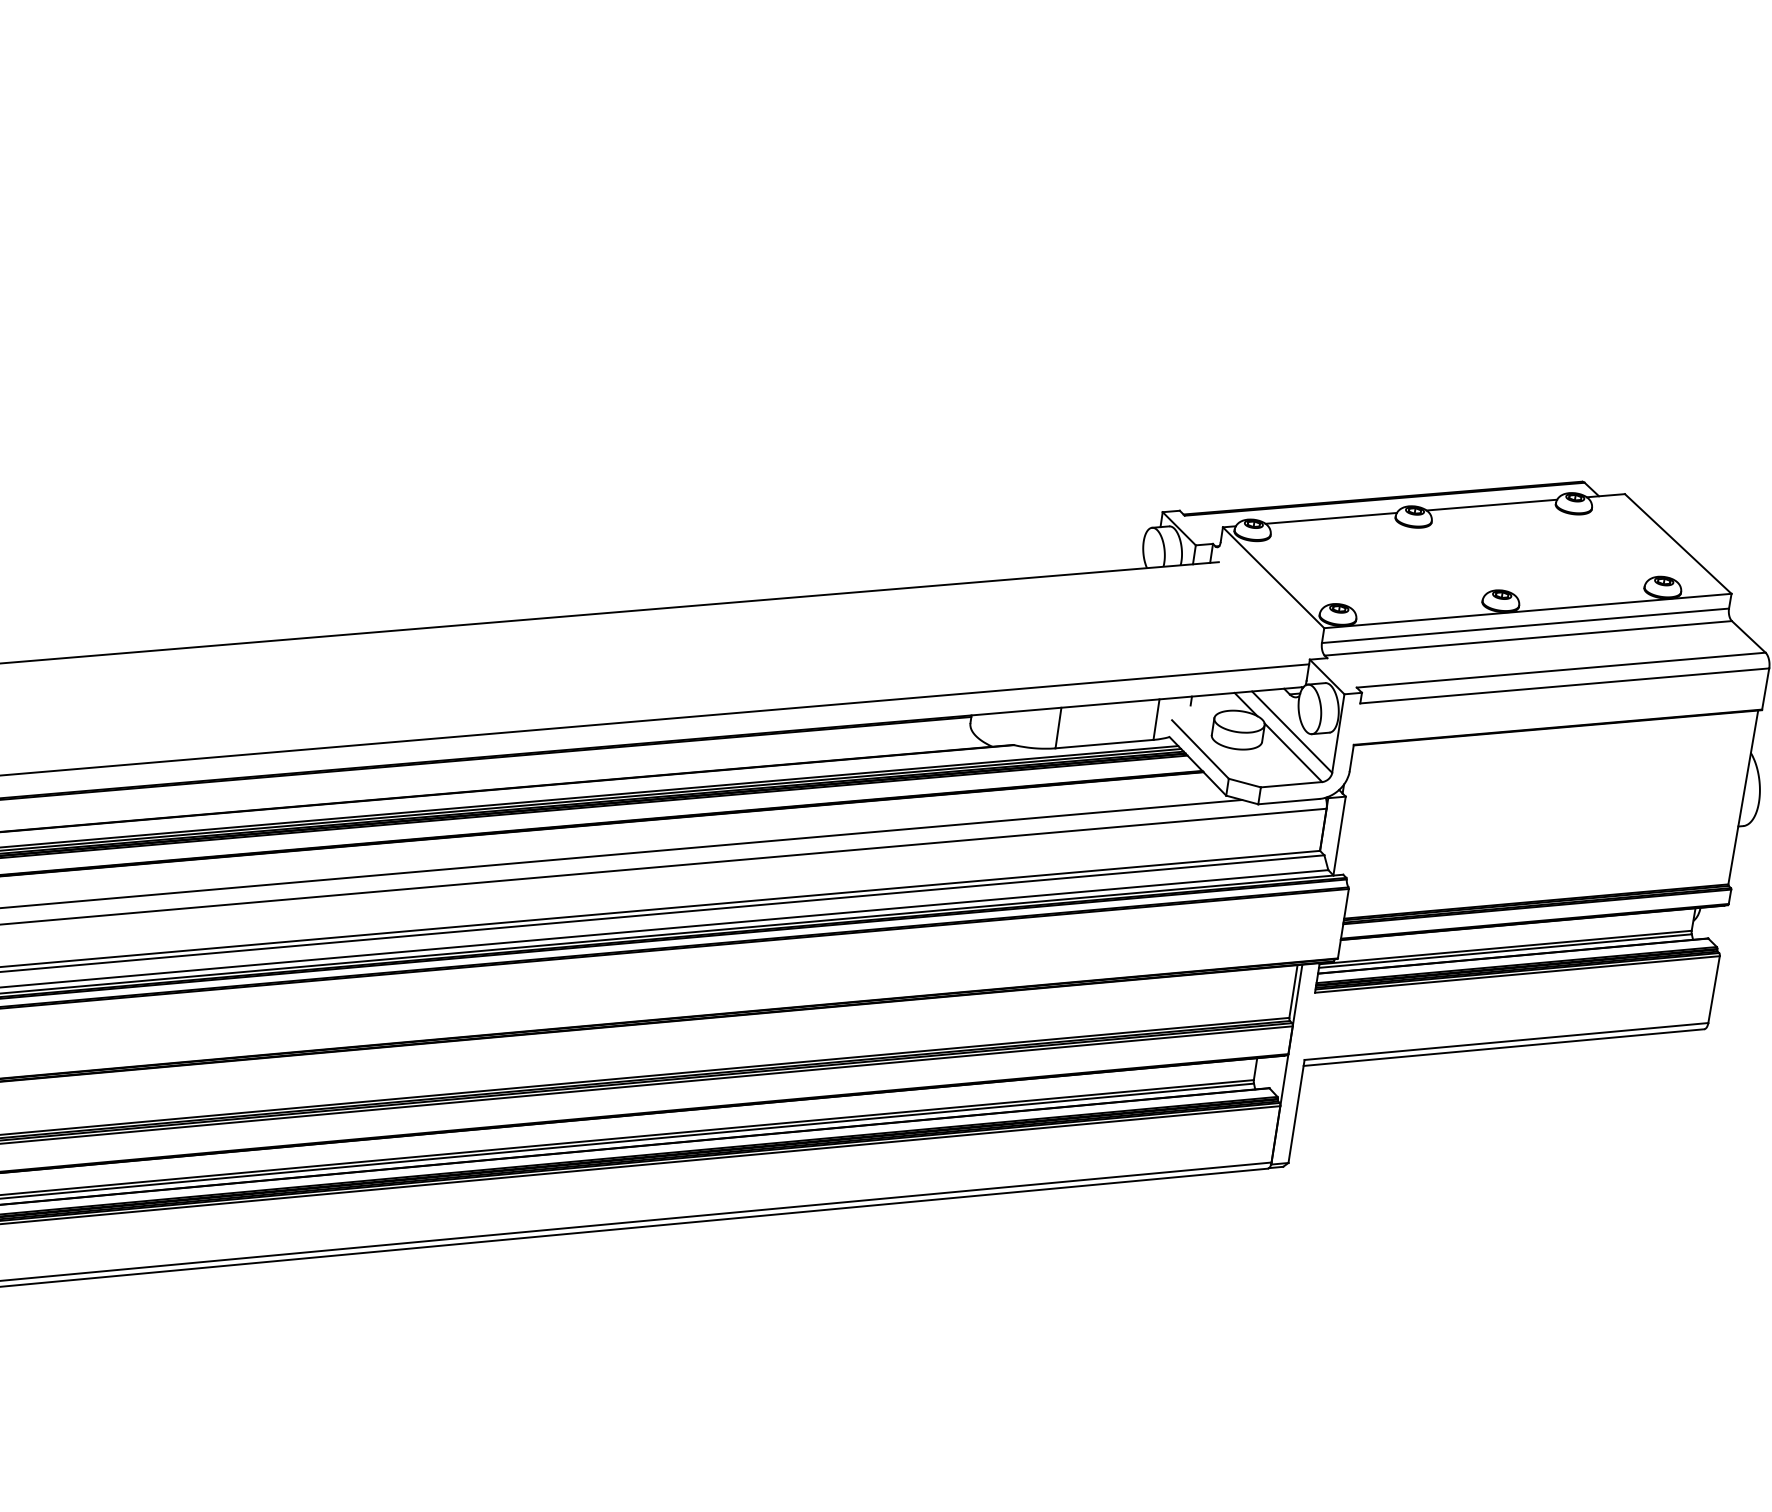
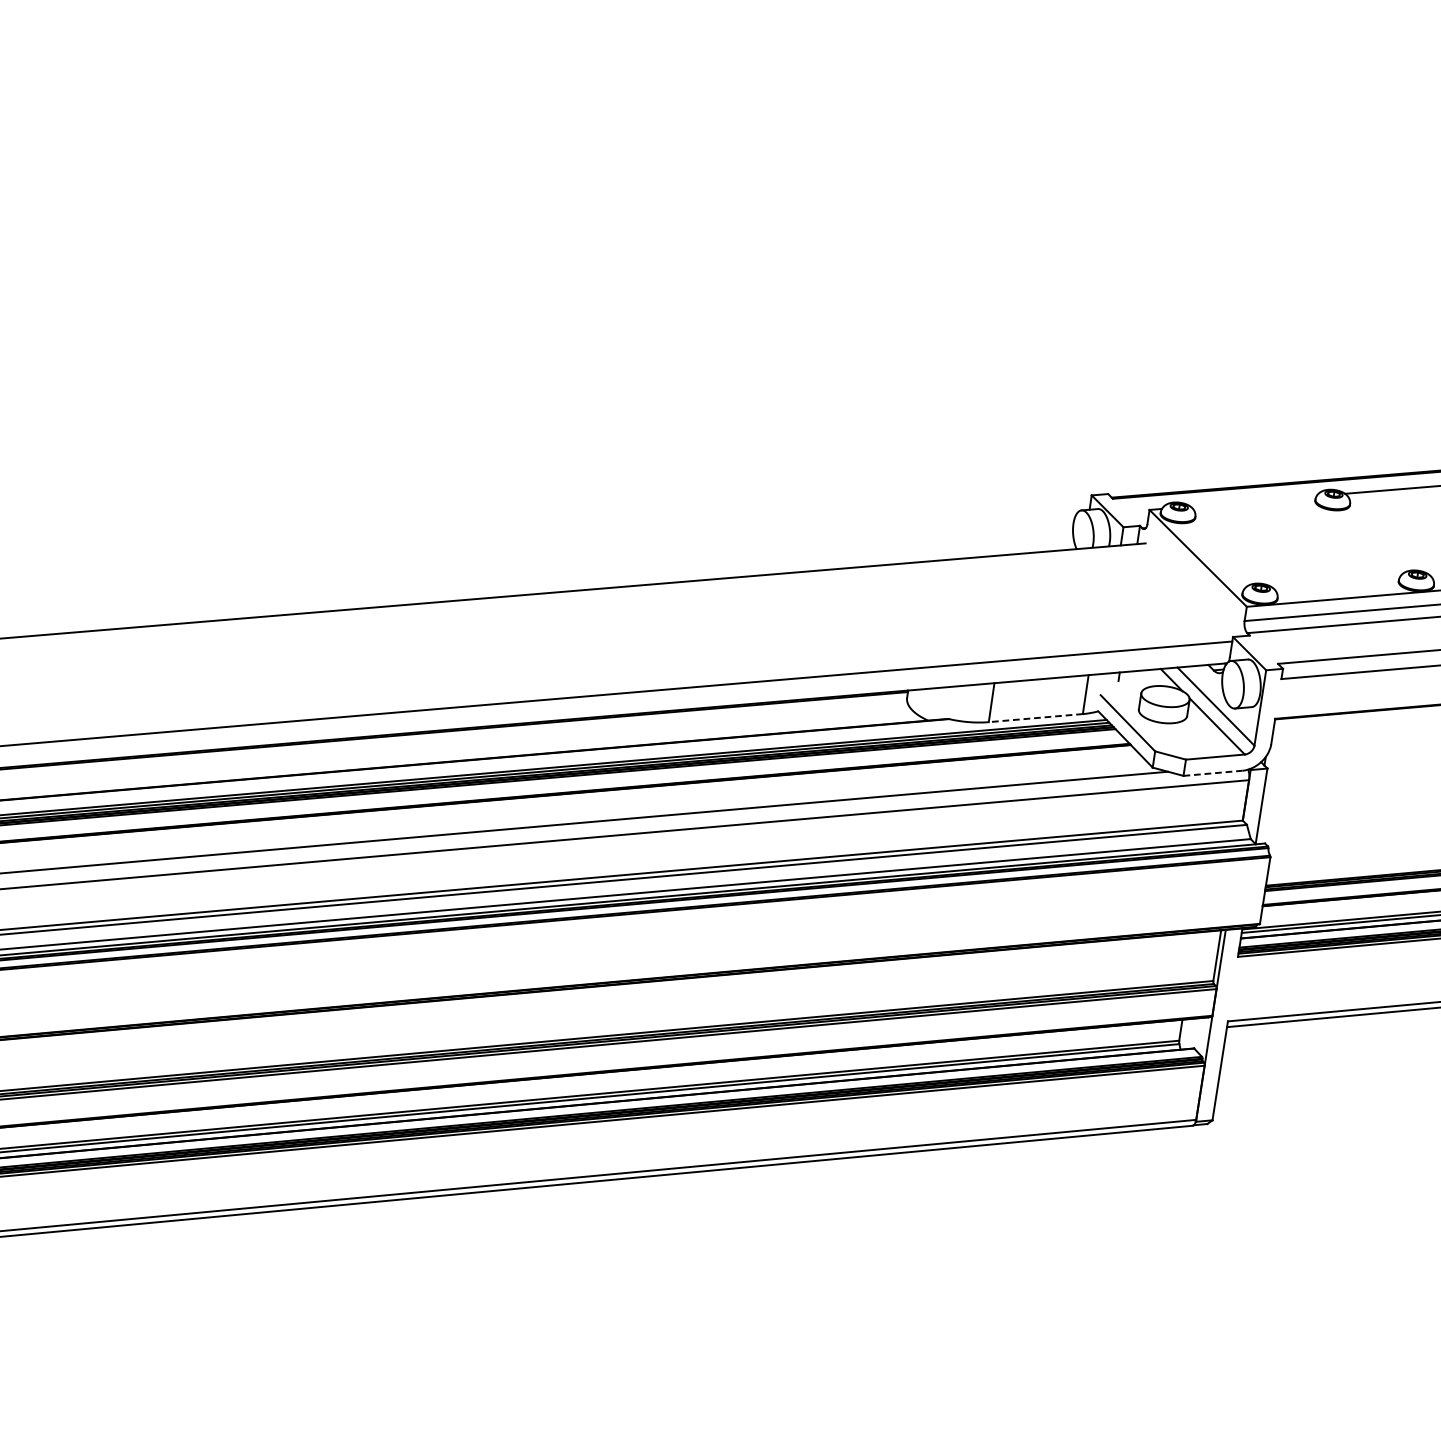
line: (1330, 517) -> (1252, 500), removed
line: (1104, 744) -> (1035, 718), solid -> dashed
line: (1288, 801) -> (1212, 773), solid -> dashed

